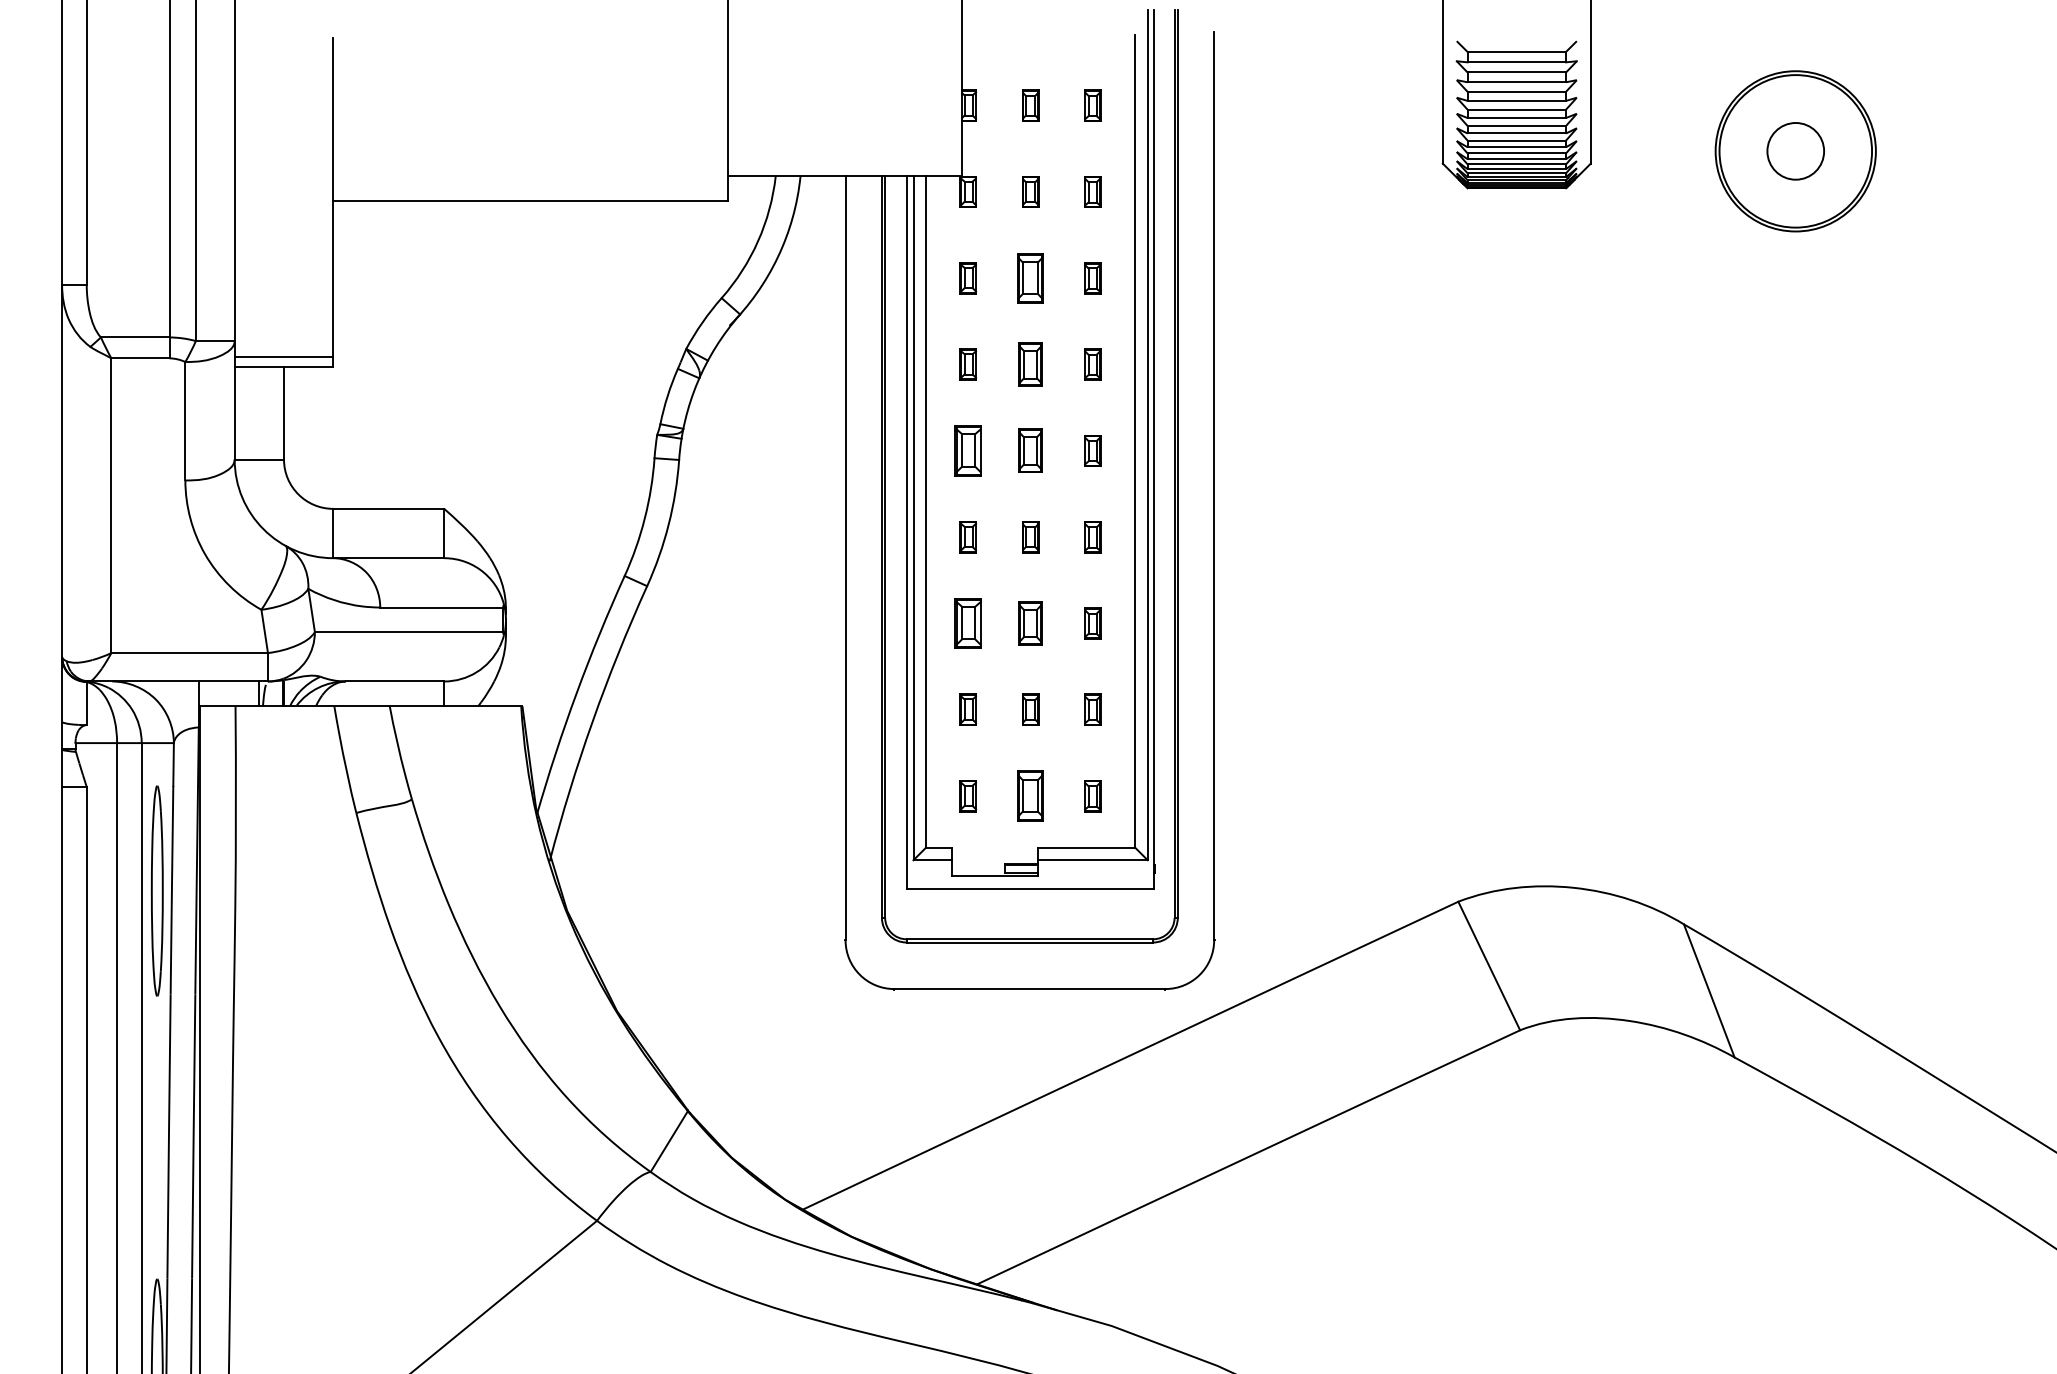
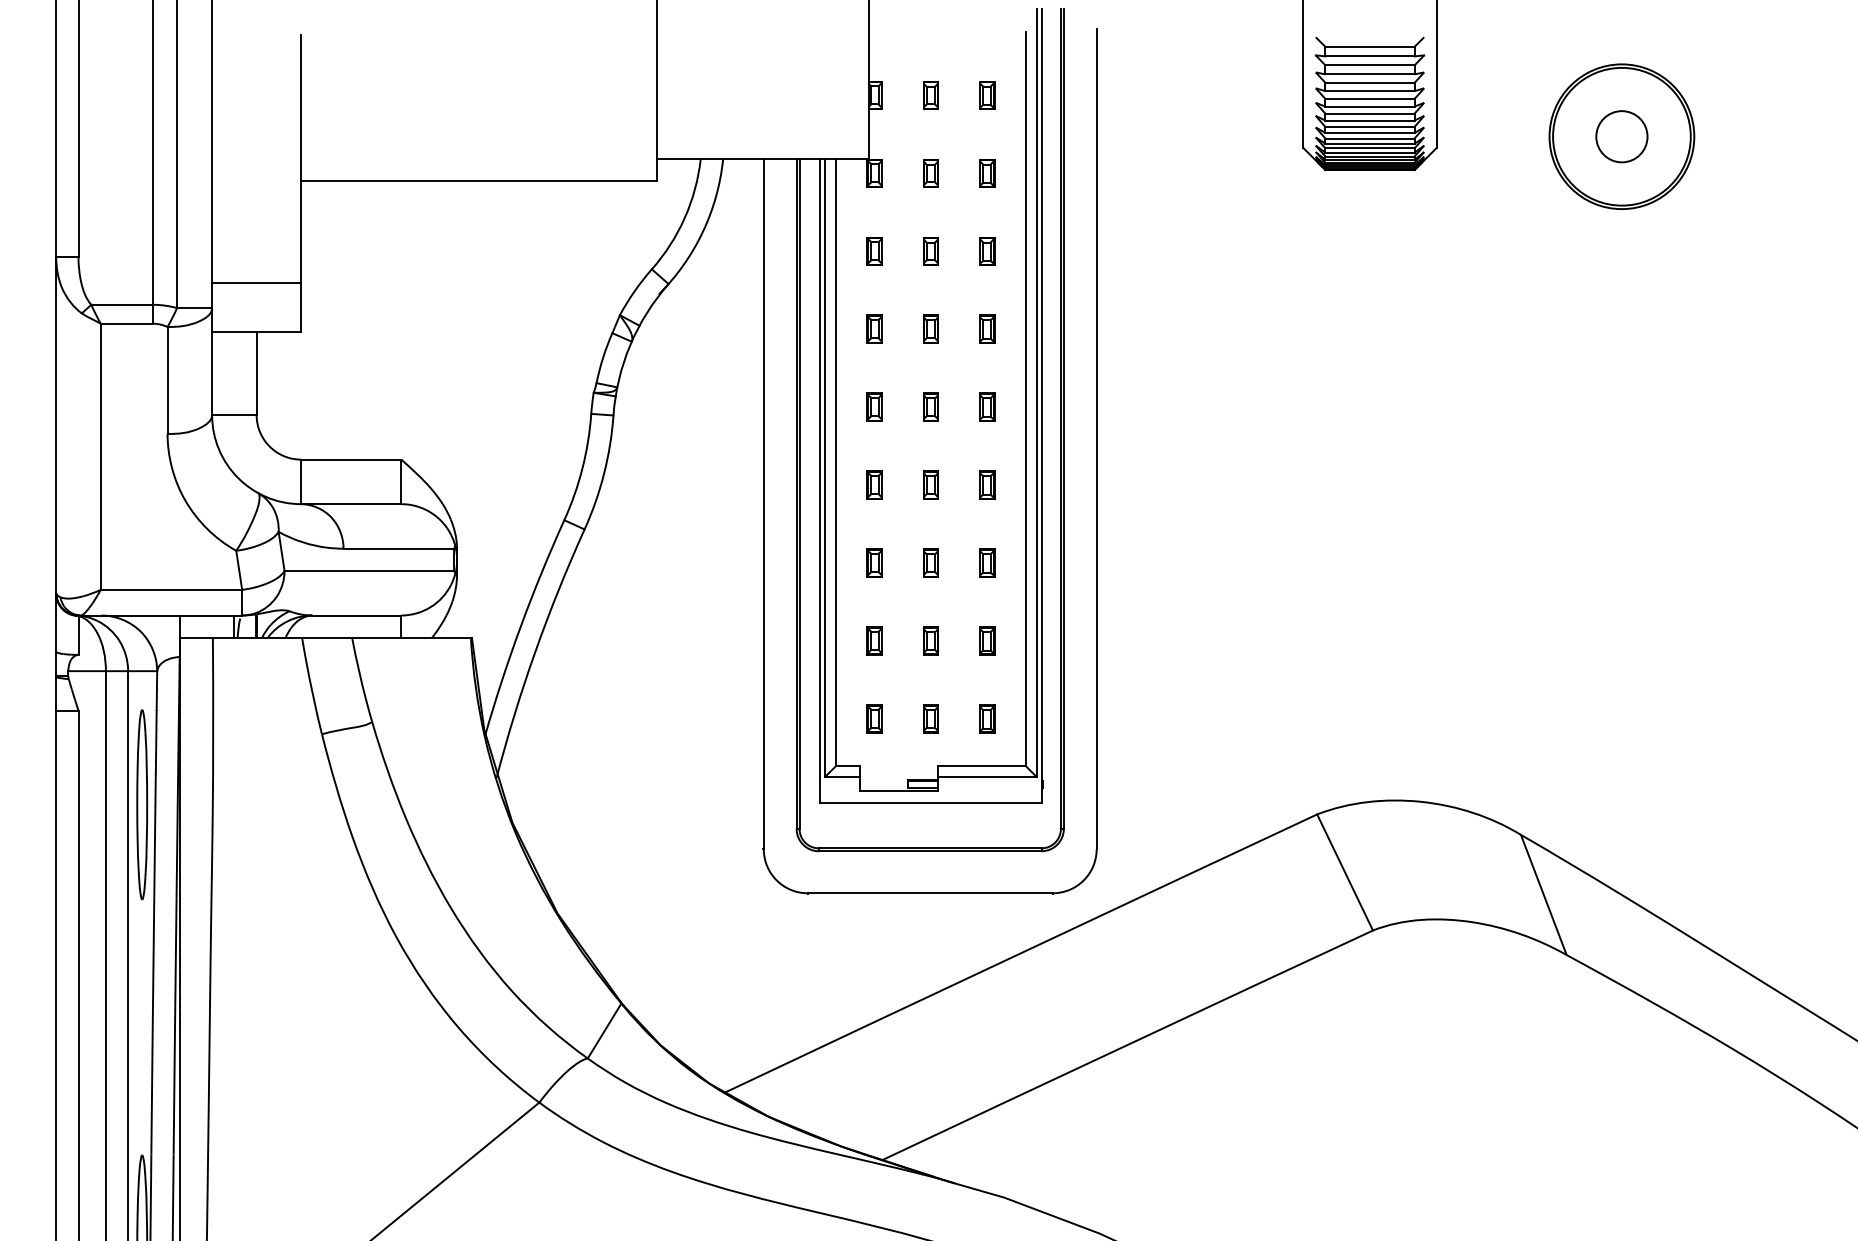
part: (1030, 278) -> (930, 251), size x0.62
line: (283, 357) -> (256, 283), moved
part: (1030, 364) -> (930, 329), size x0.71
part: (968, 450) -> (874, 406), size x0.62
part: (1030, 450) -> (930, 406), size x0.71
part: (968, 623) -> (874, 563), size x0.62
part: (1030, 623) -> (930, 563), size x0.71
part: (1030, 796) -> (930, 719), size x0.62

